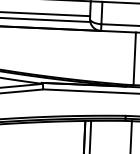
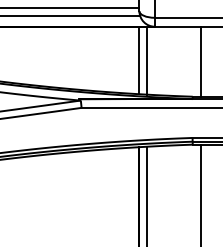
line: (88, 55) -> (139, 60), added
line: (94, 56) -> (147, 60), added

